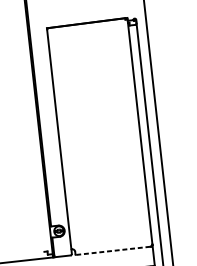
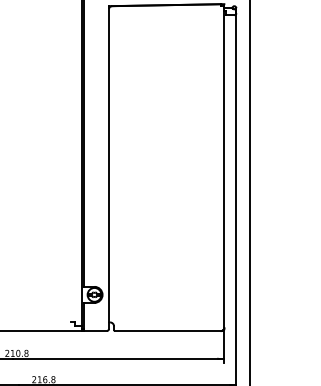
line: (113, 251) -> (168, 331), dashed -> solid

